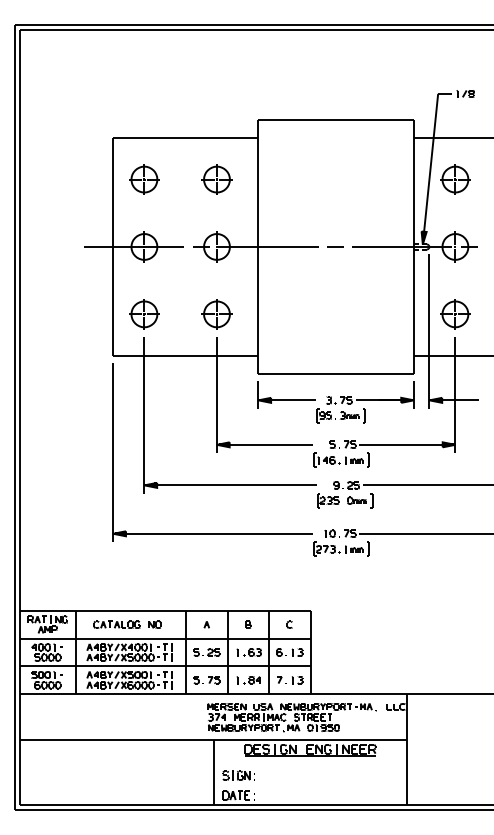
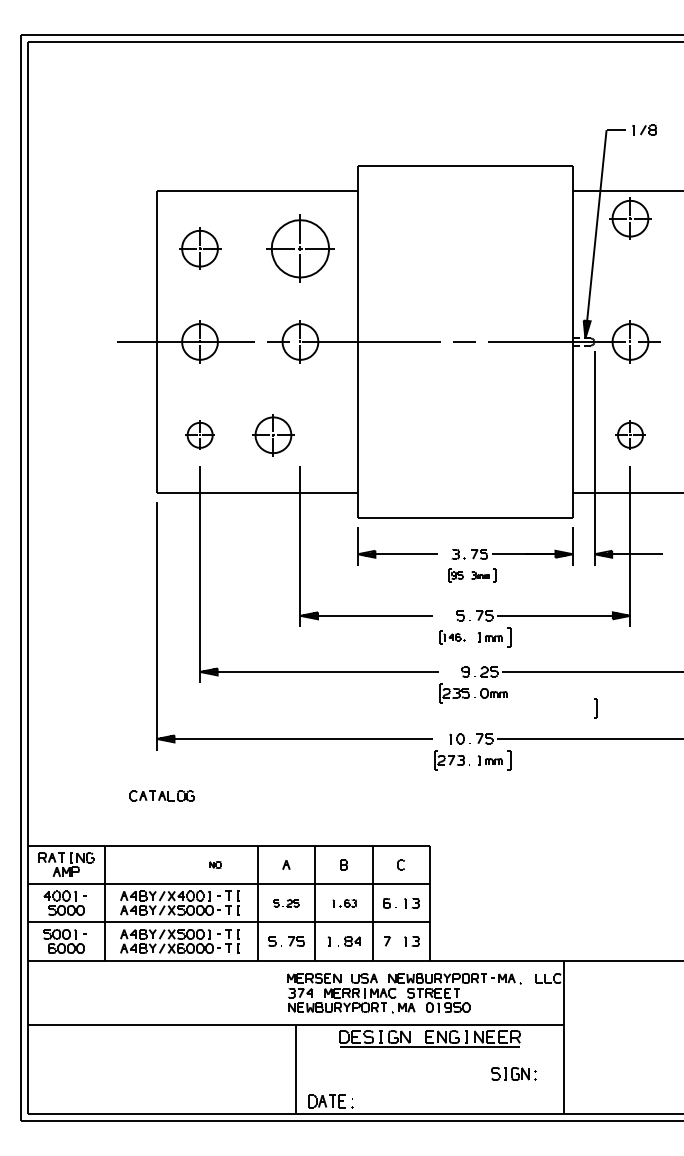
part: (217, 179) -> (300, 248), size x1.6
part: (455, 179) -> (630, 218), moved
part: (144, 314) -> (200, 435), size x0.7
part: (217, 314) -> (273, 435), moved
part: (455, 314) -> (630, 435), size x0.7
part: (341, 415) -> (472, 575), size x0.7
part: (326, 460) -> (452, 637), size x0.7
part: (371, 500) -> (595, 708), moved
part: (116, 624) -> (161, 795), moved
part: (157, 624) -> (217, 864), size x0.7
part: (206, 652) -> (286, 903), size x0.7
part: (248, 652) -> (344, 903), size x0.7
part: (238, 775) -> (513, 1073), moved

